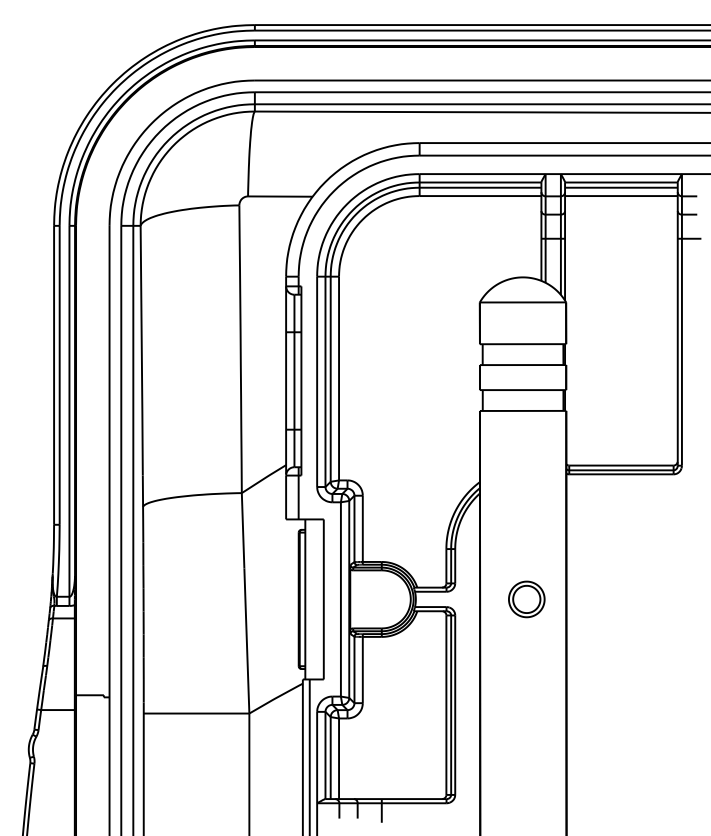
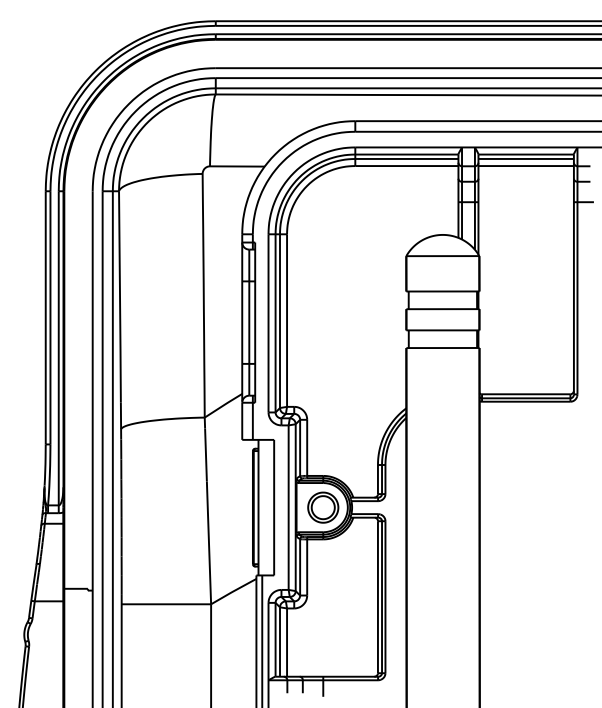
part: (526, 599) -> (323, 507), moved

